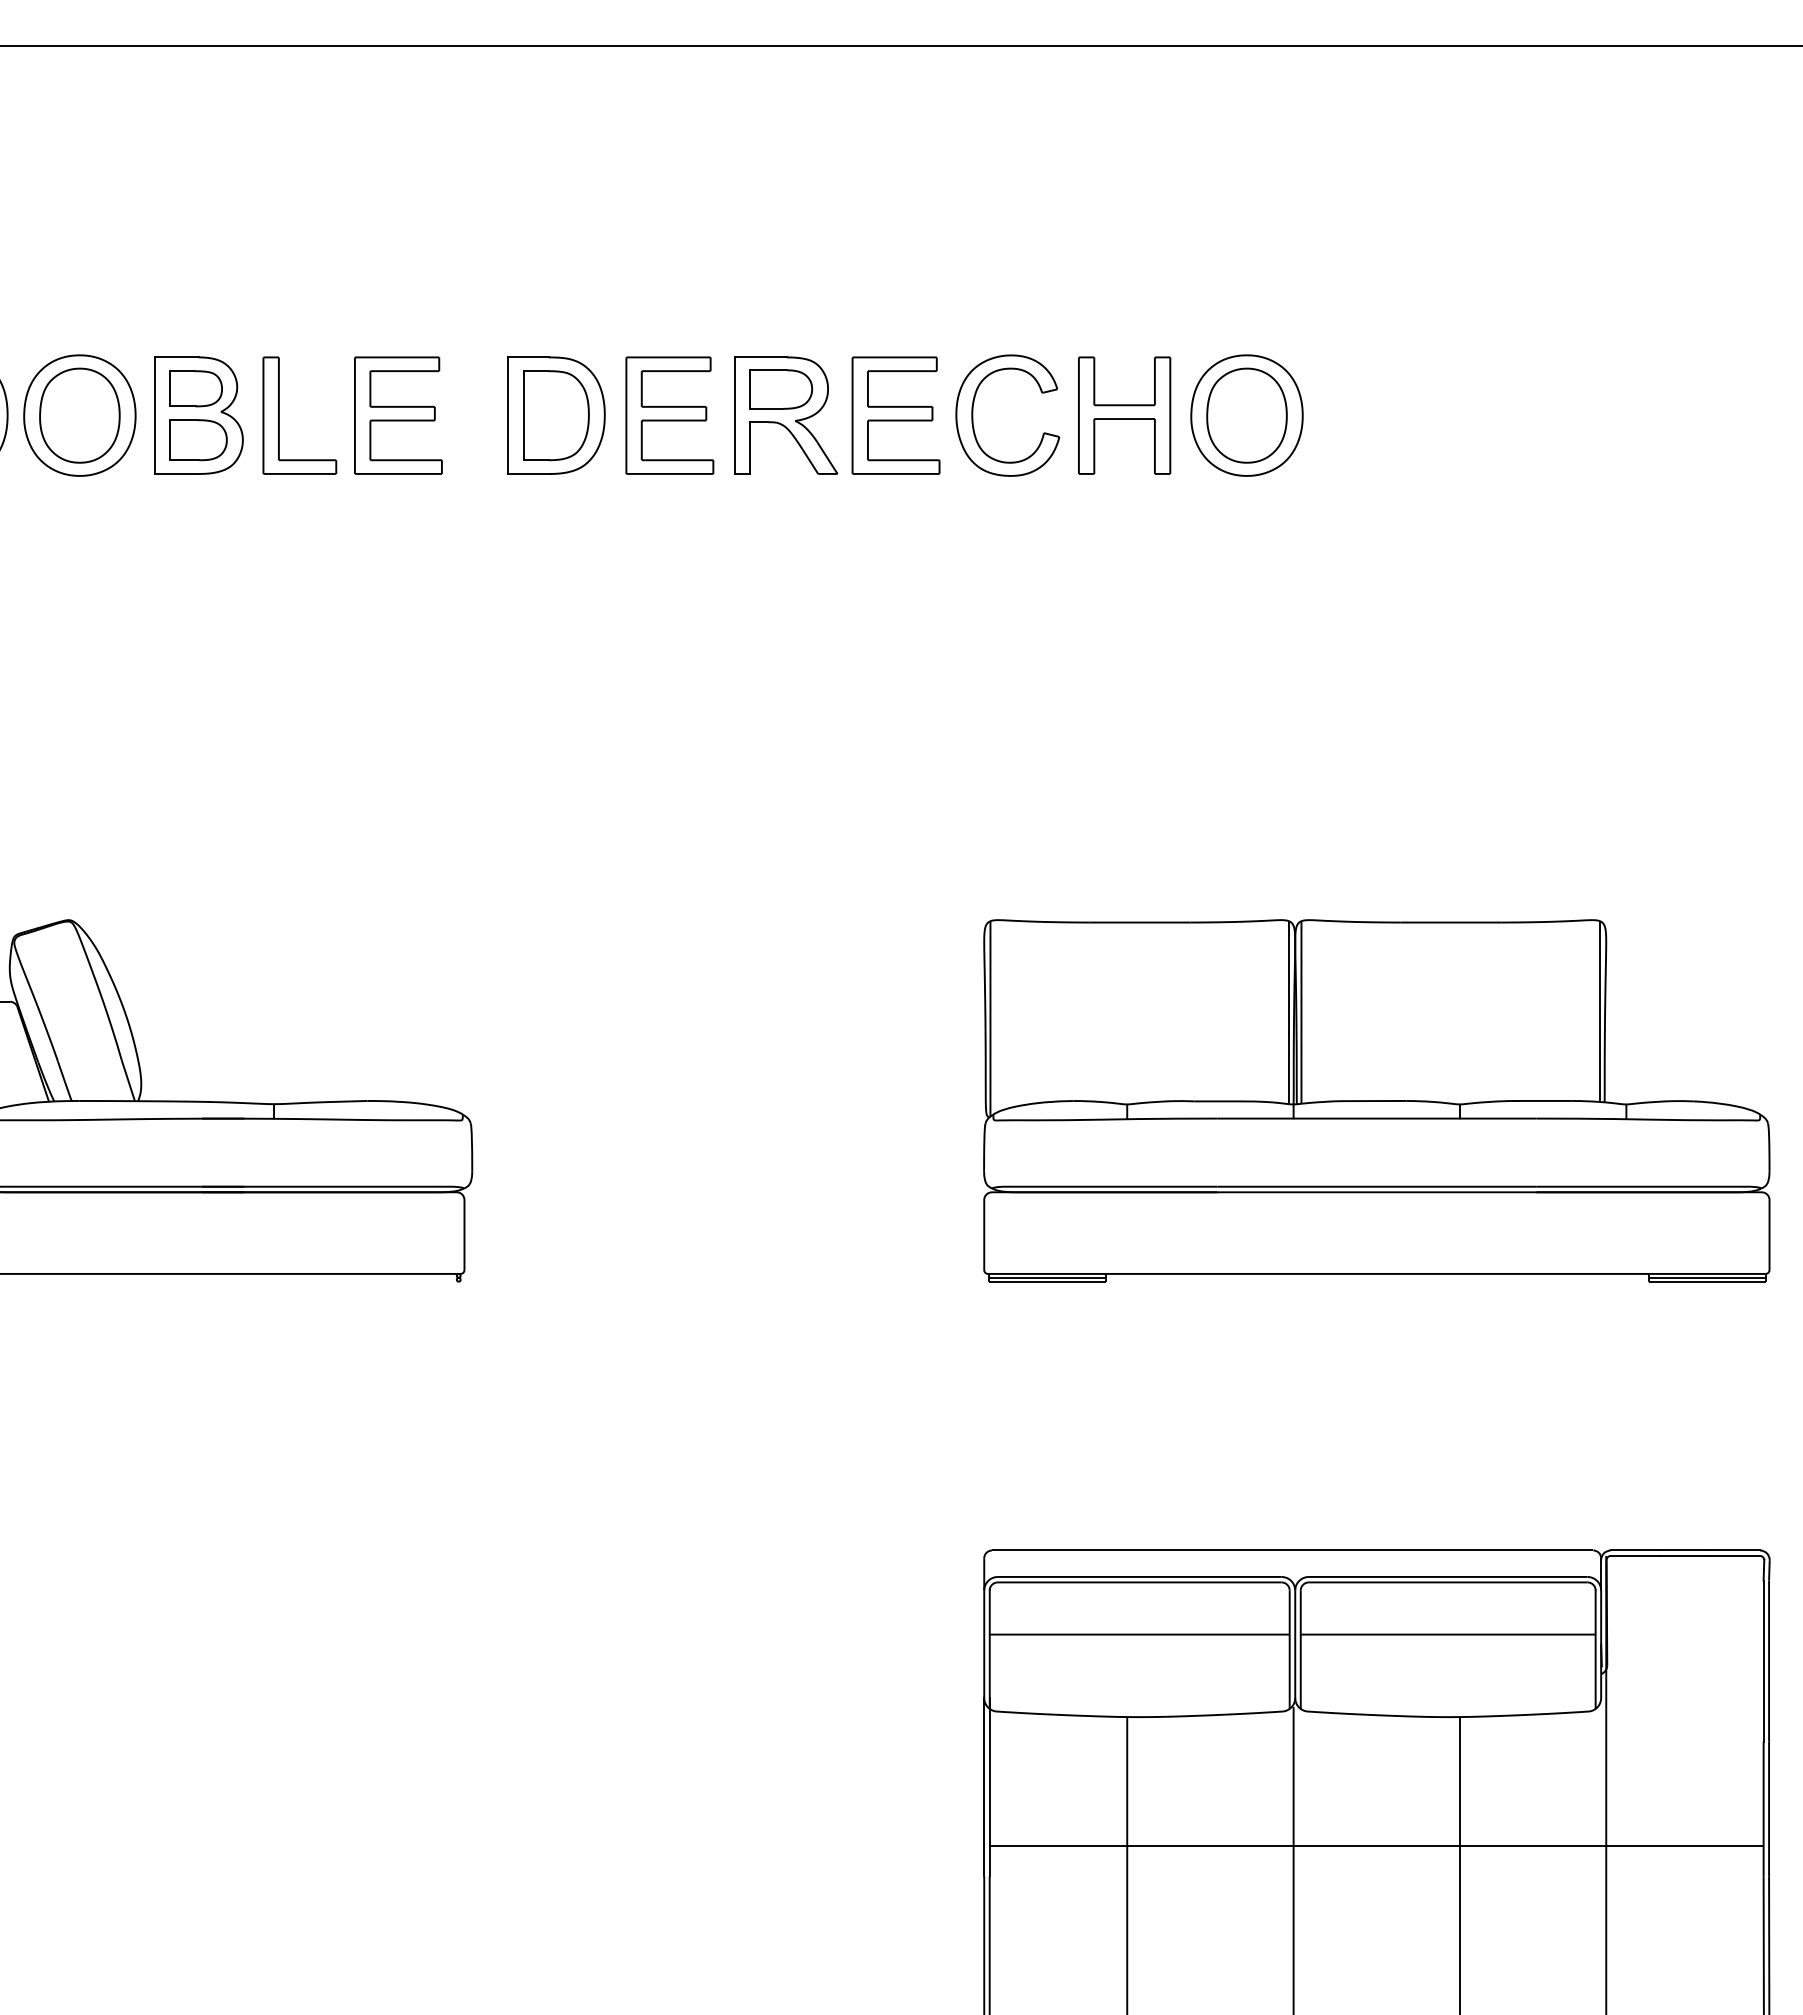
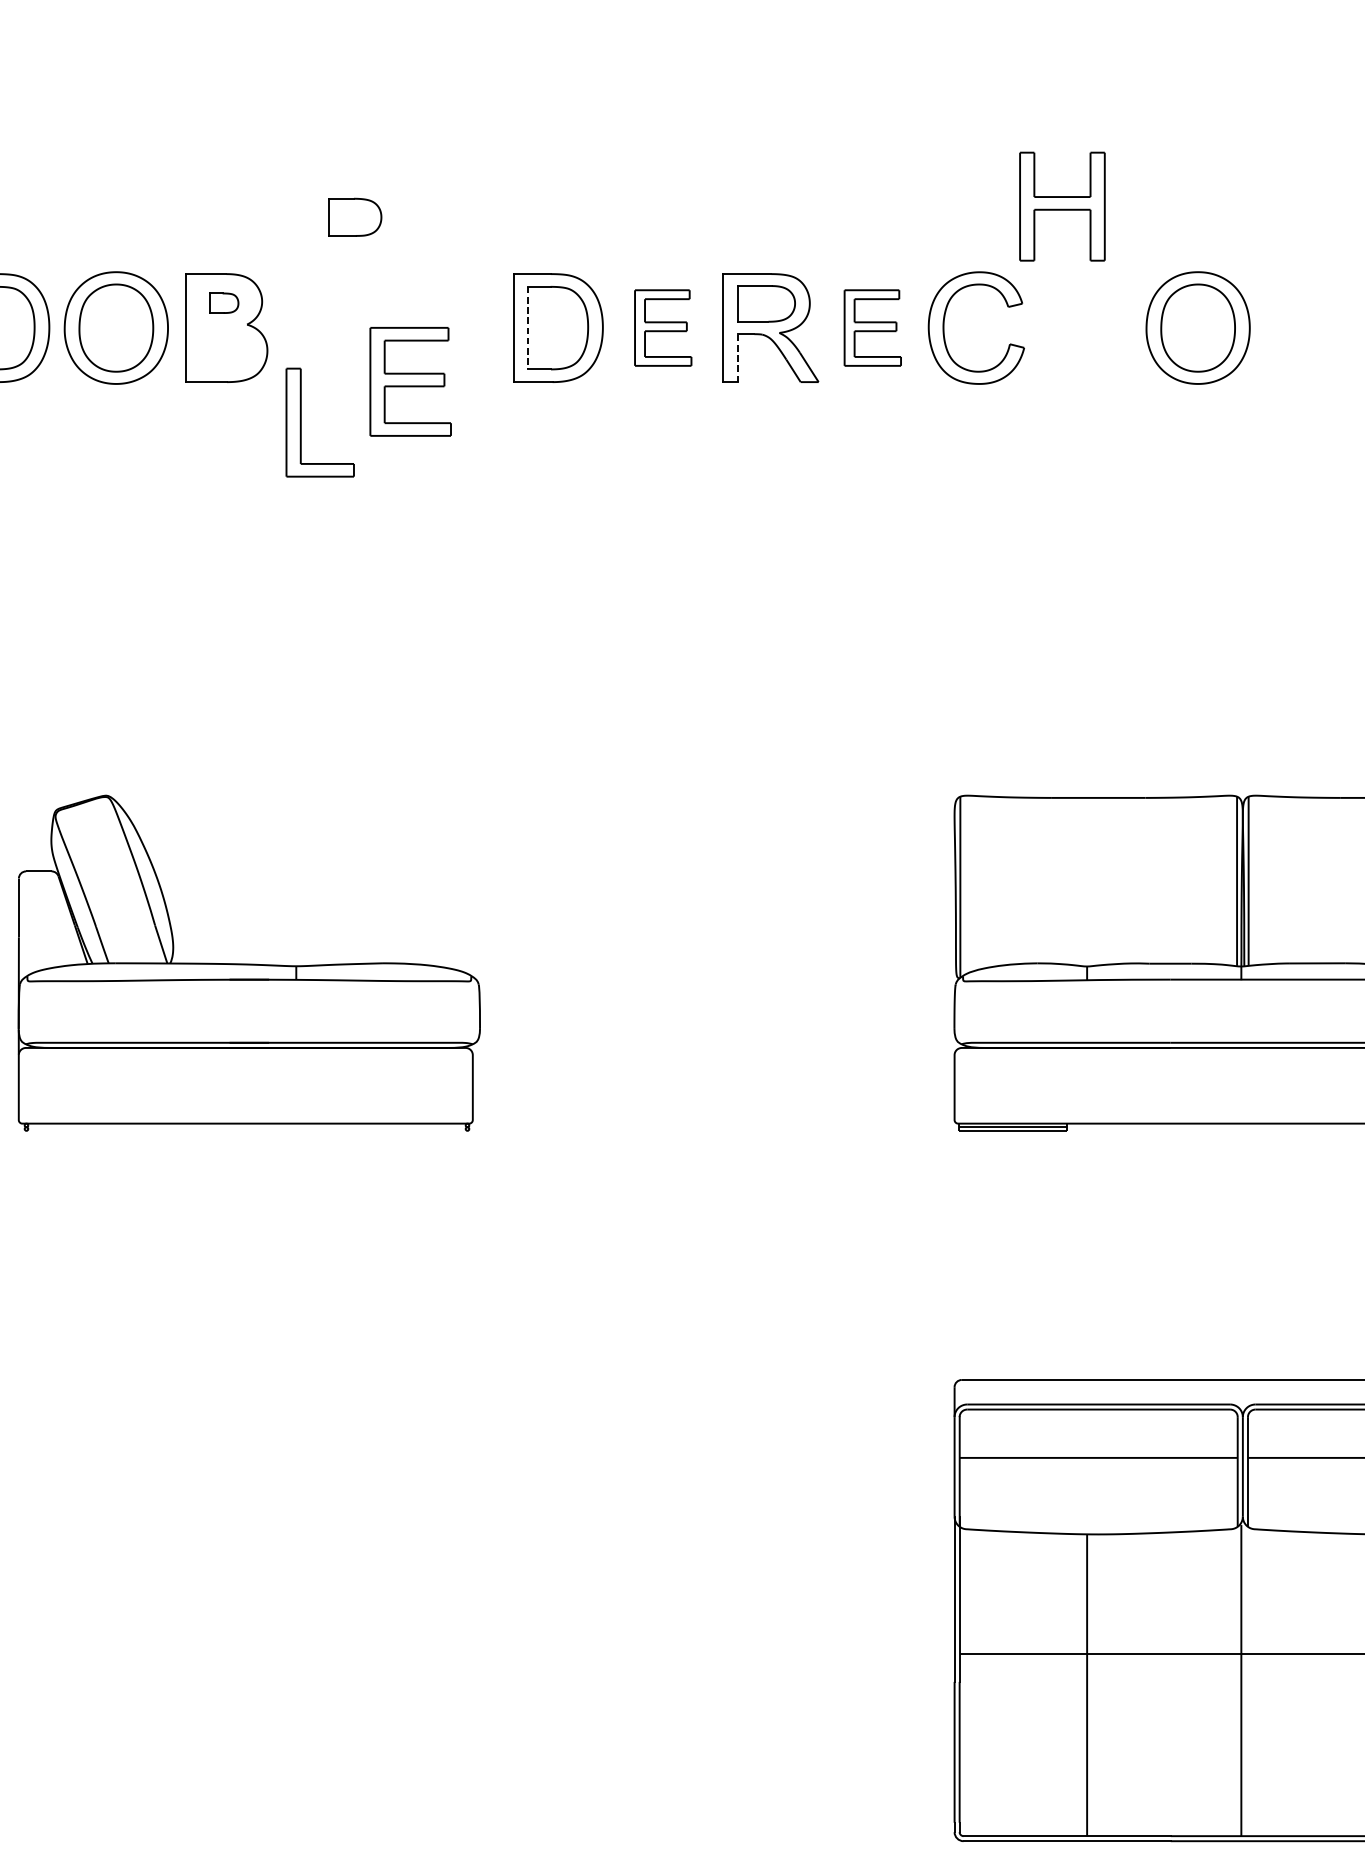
part: (195, 388) -> (223, 302), size x0.6
part: (279, 415) -> (301, 422), moved
part: (398, 415) -> (410, 381), moved
line: (523, 415) -> (527, 327), solid -> dashed
part: (669, 415) -> (662, 327), size x0.7
part: (895, 415) -> (872, 327), size x0.7
part: (1124, 415) -> (1062, 206), moved
part: (198, 440) -> (355, 217), moved
line: (750, 448) -> (737, 358), solid -> dashed

